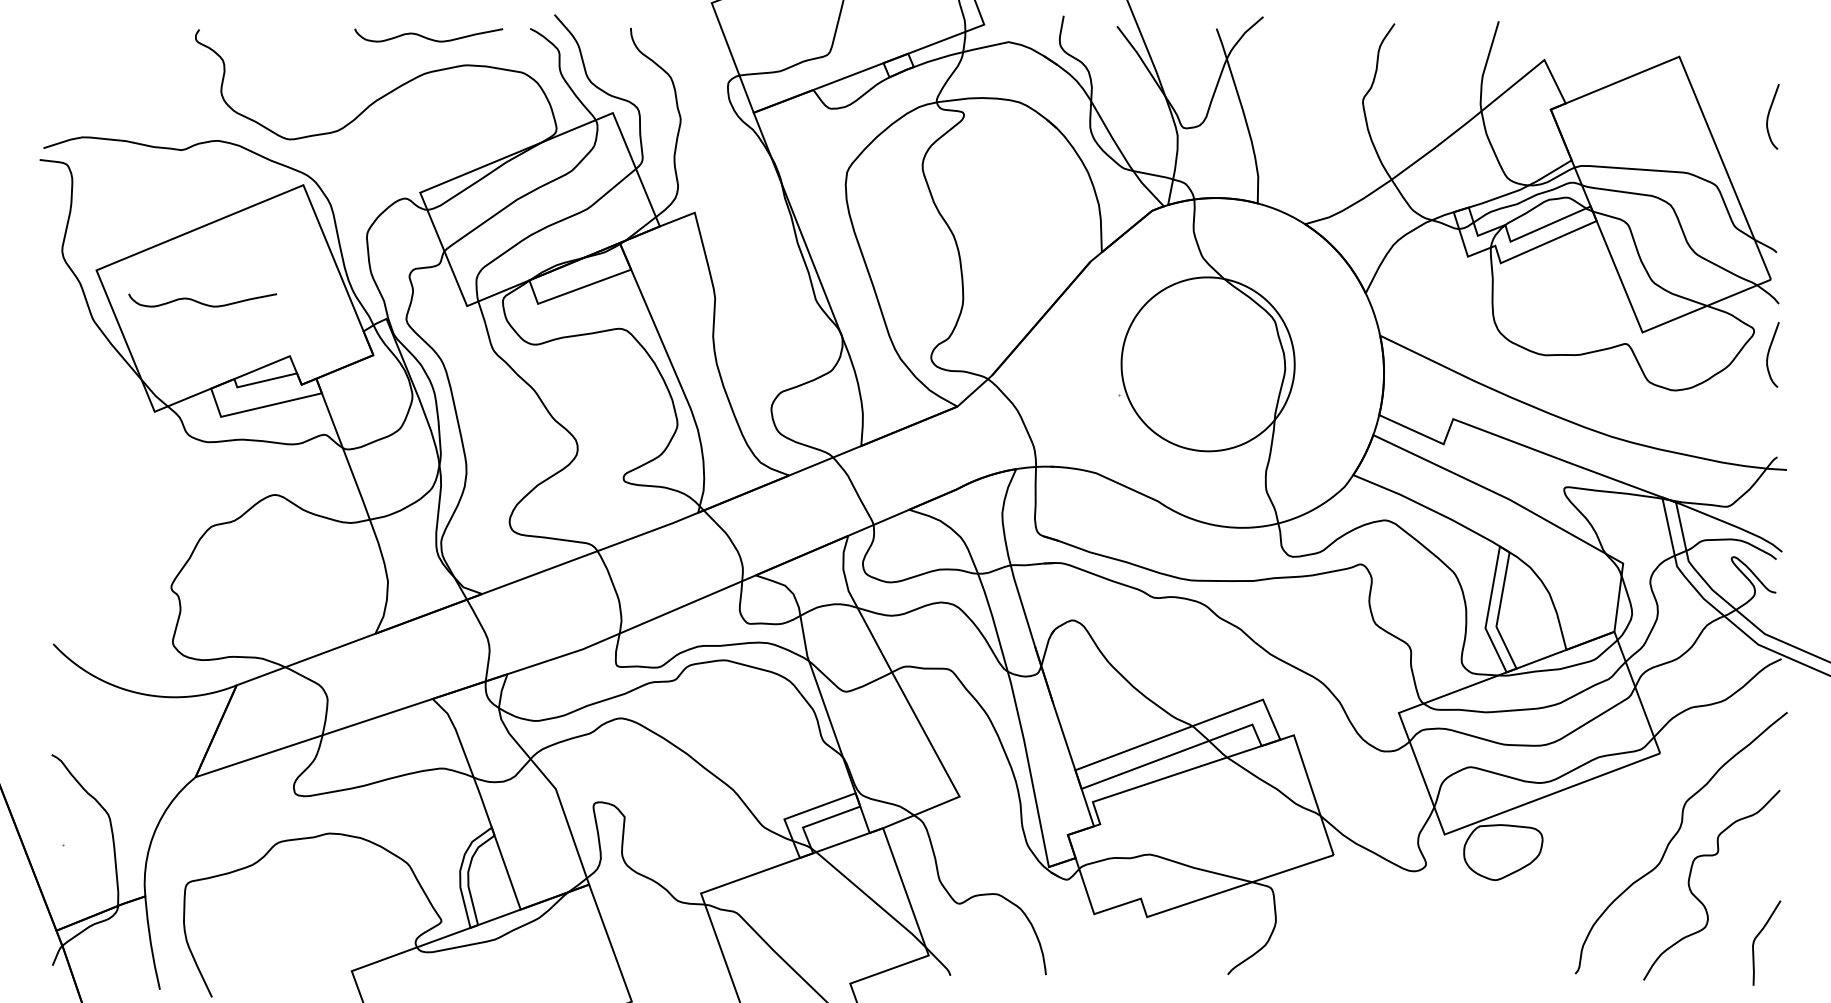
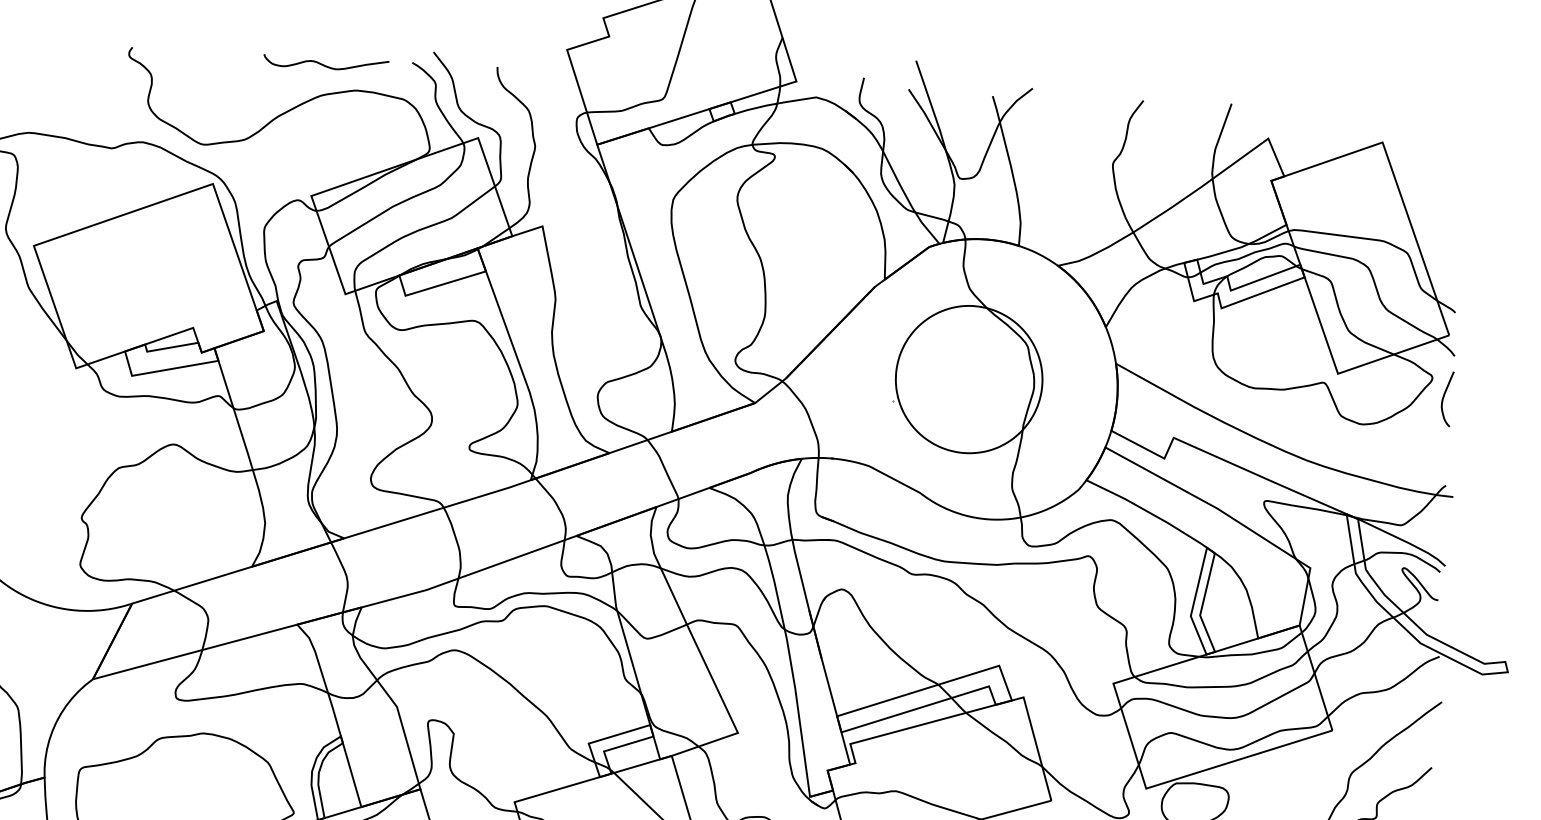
curve: (1769, 115) -> (1455, 196), removed
curve: (202, 302) -> (121, 278), removed

